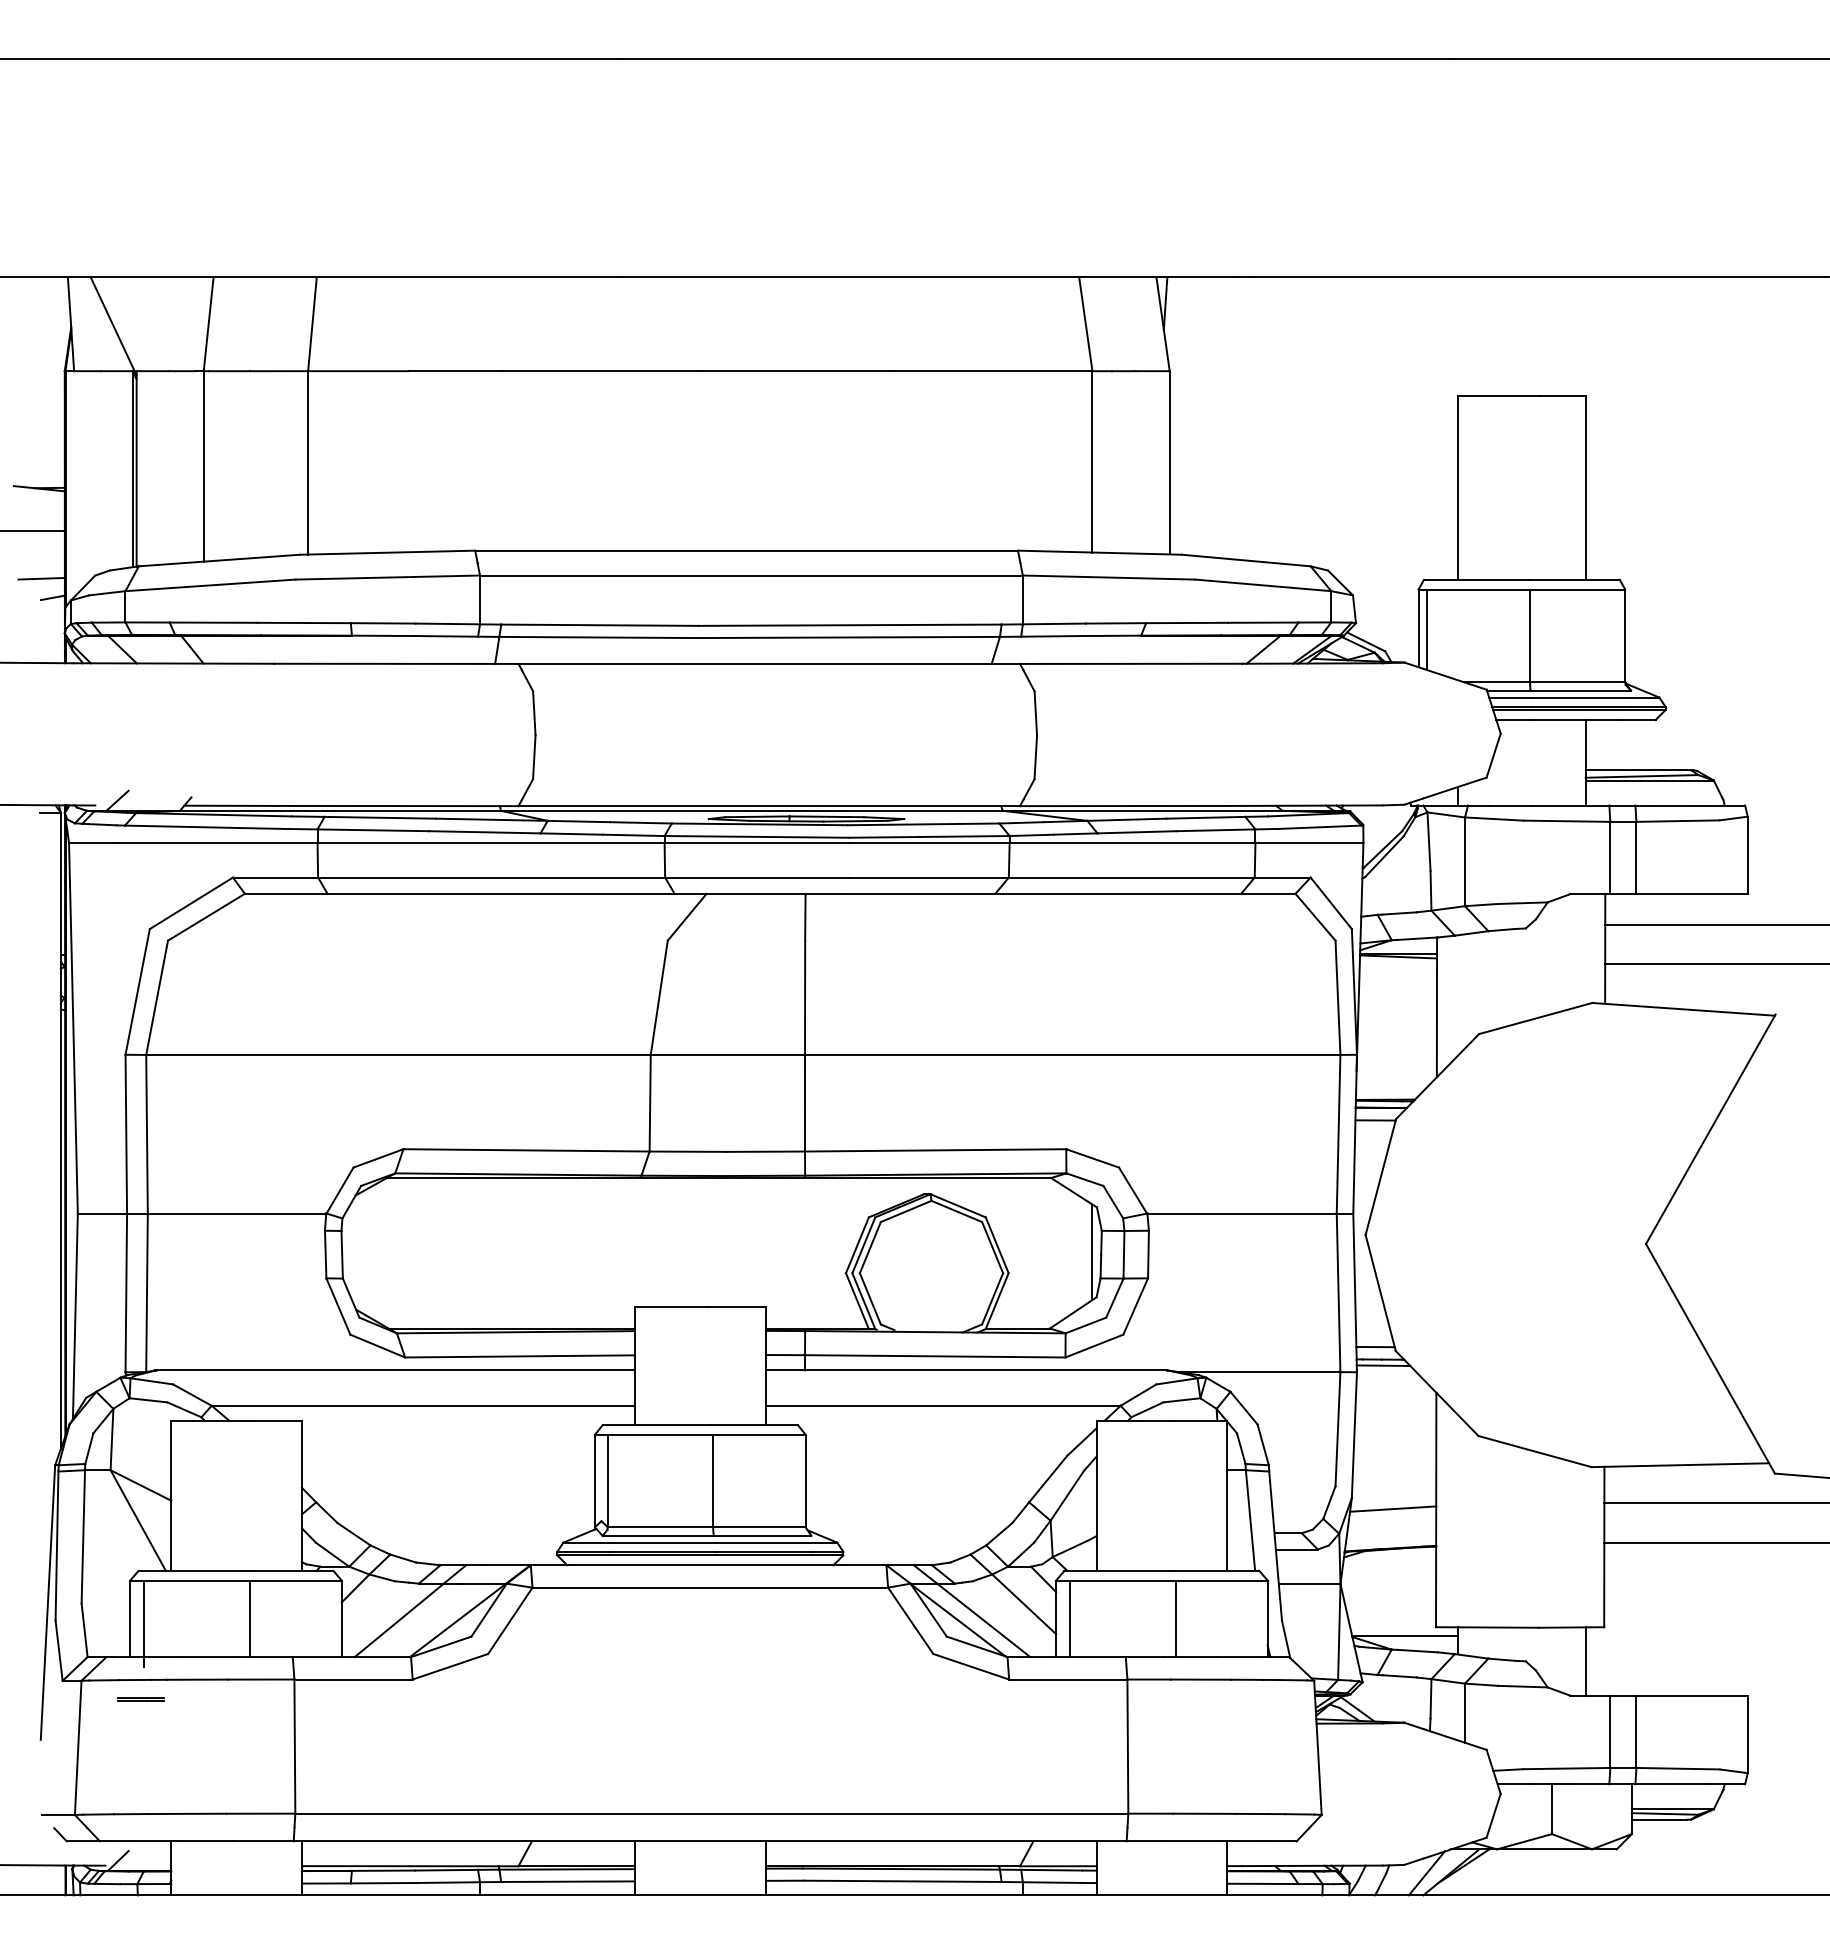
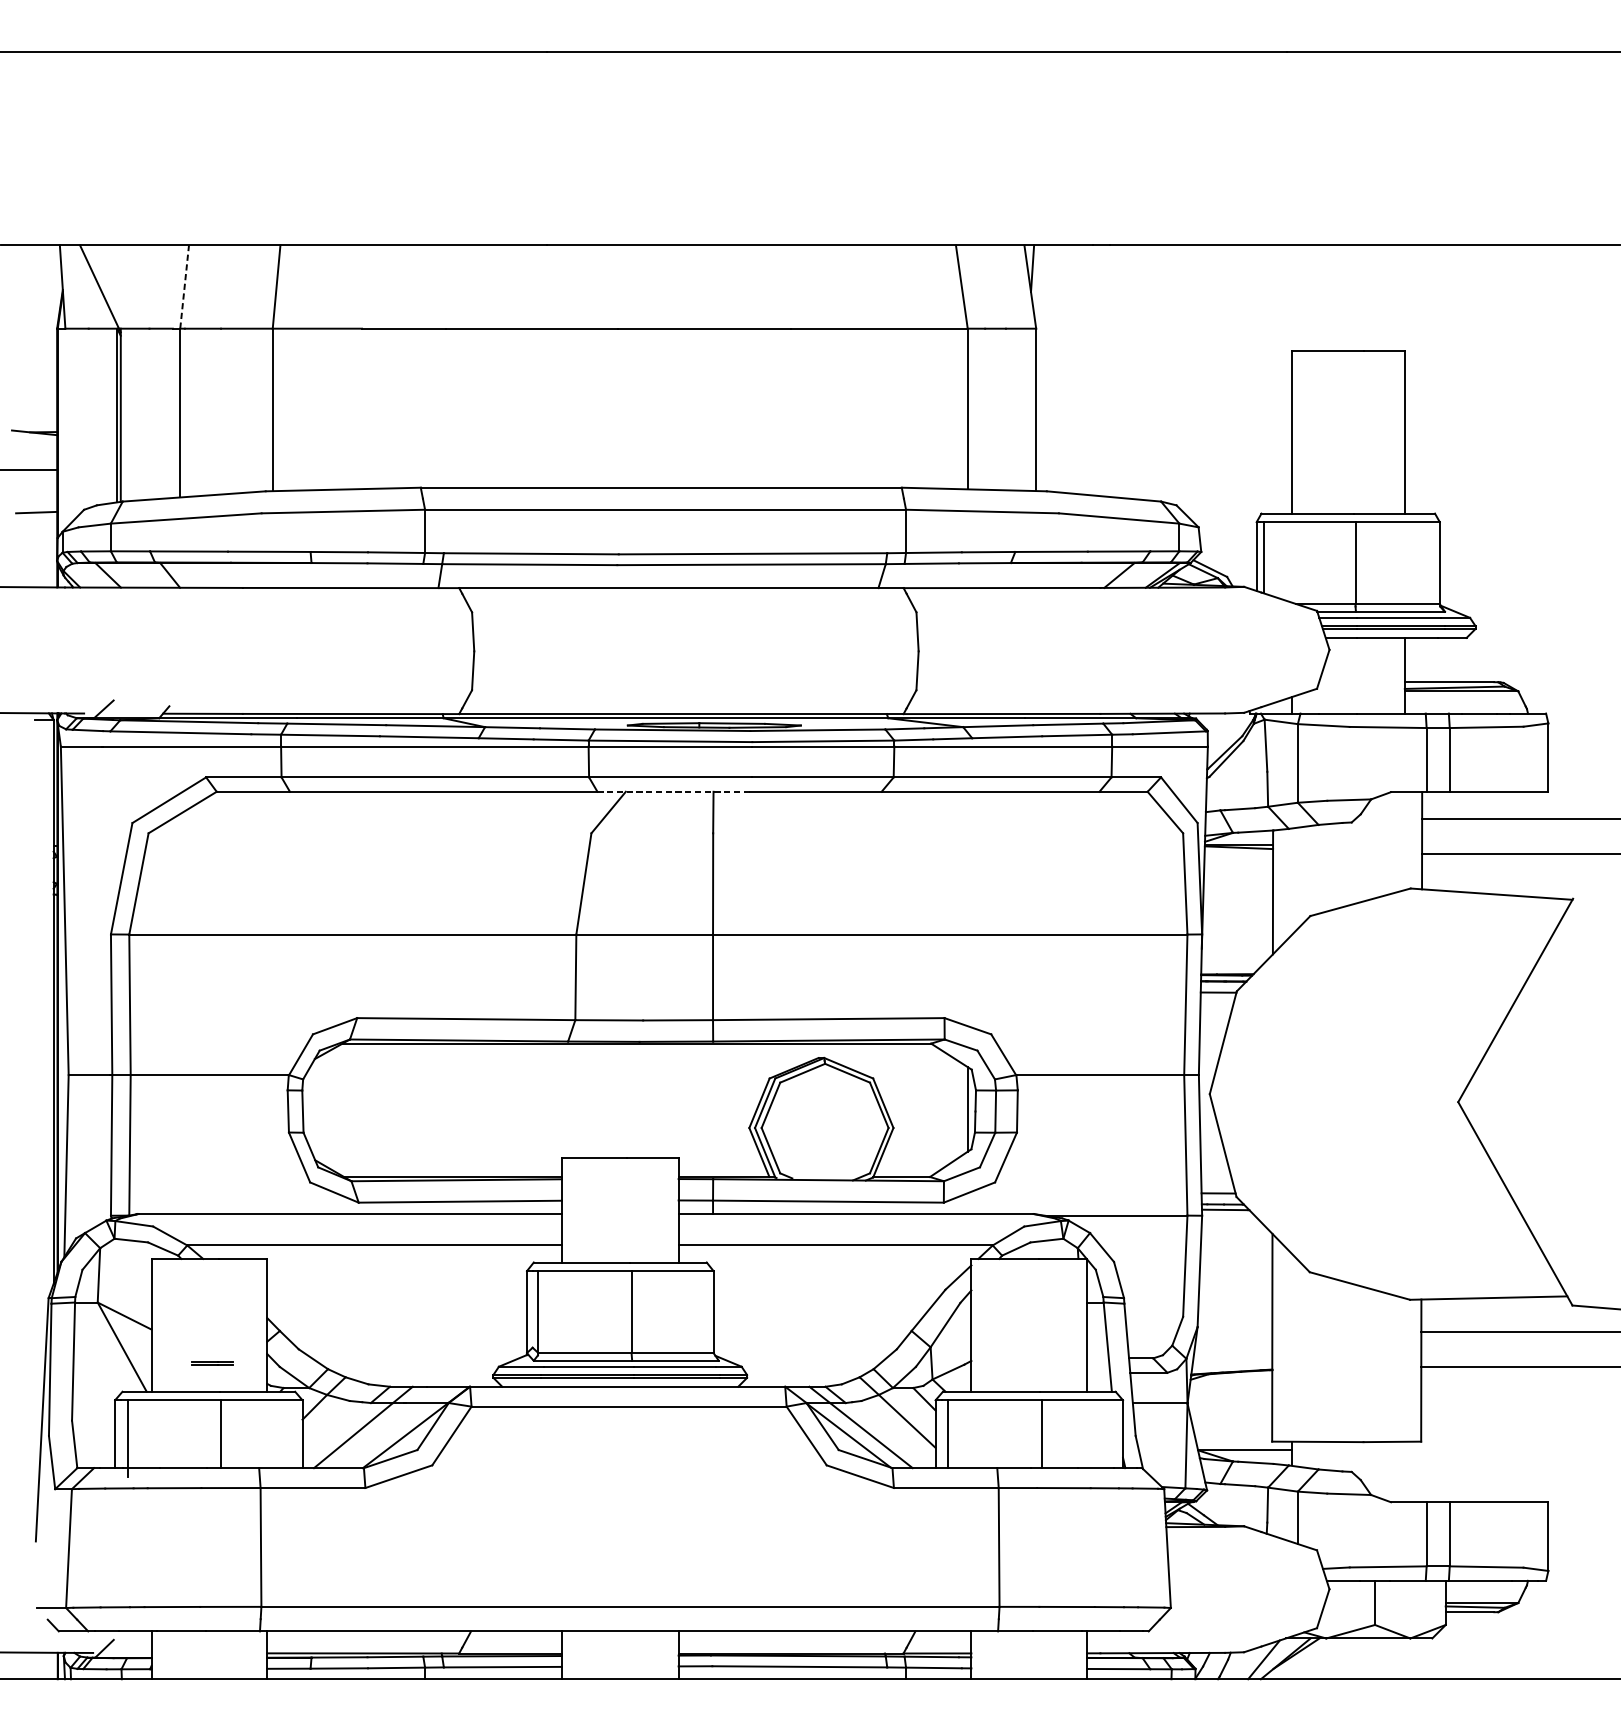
line: (208, 323) -> (184, 286), solid -> dashed
line: (52, 597) -> (46, 529), removed
line: (760, 893) -> (673, 791), solid -> dashed
line: (1393, 1508) -> (1234, 1336), removed
line: (1585, 1661) -> (1404, 1472), removed
line: (140, 1698) -> (211, 1363), moved

